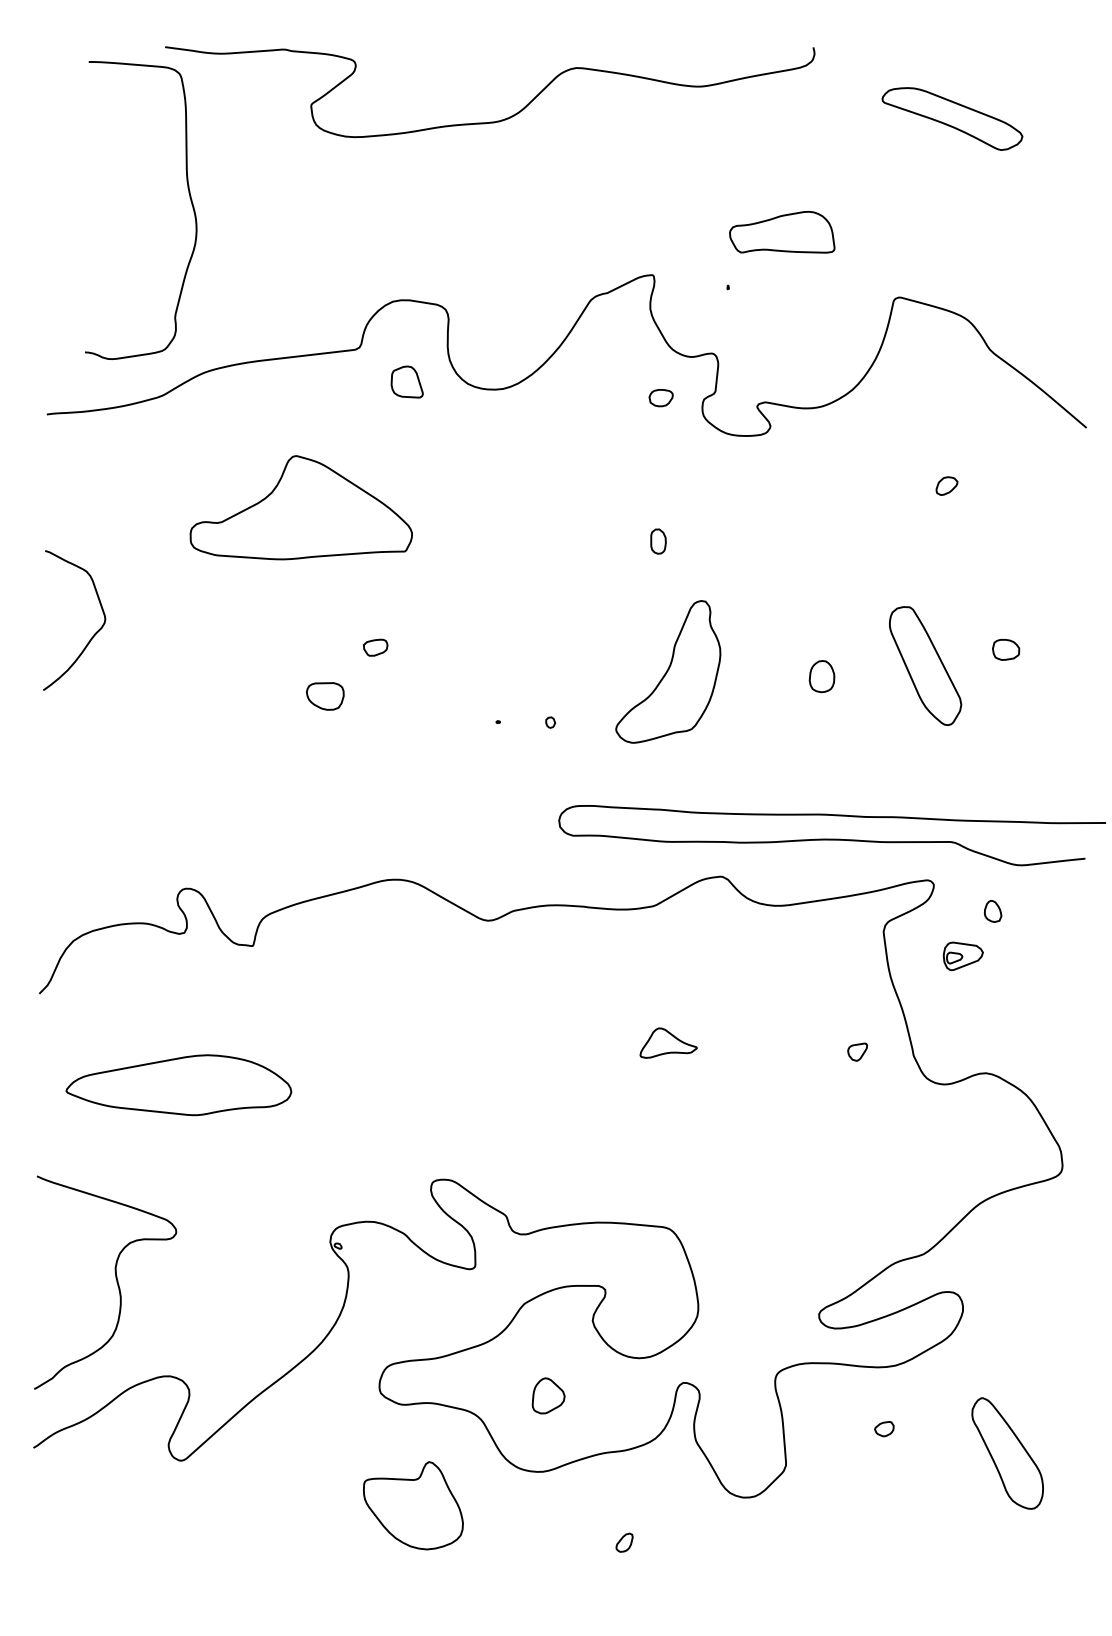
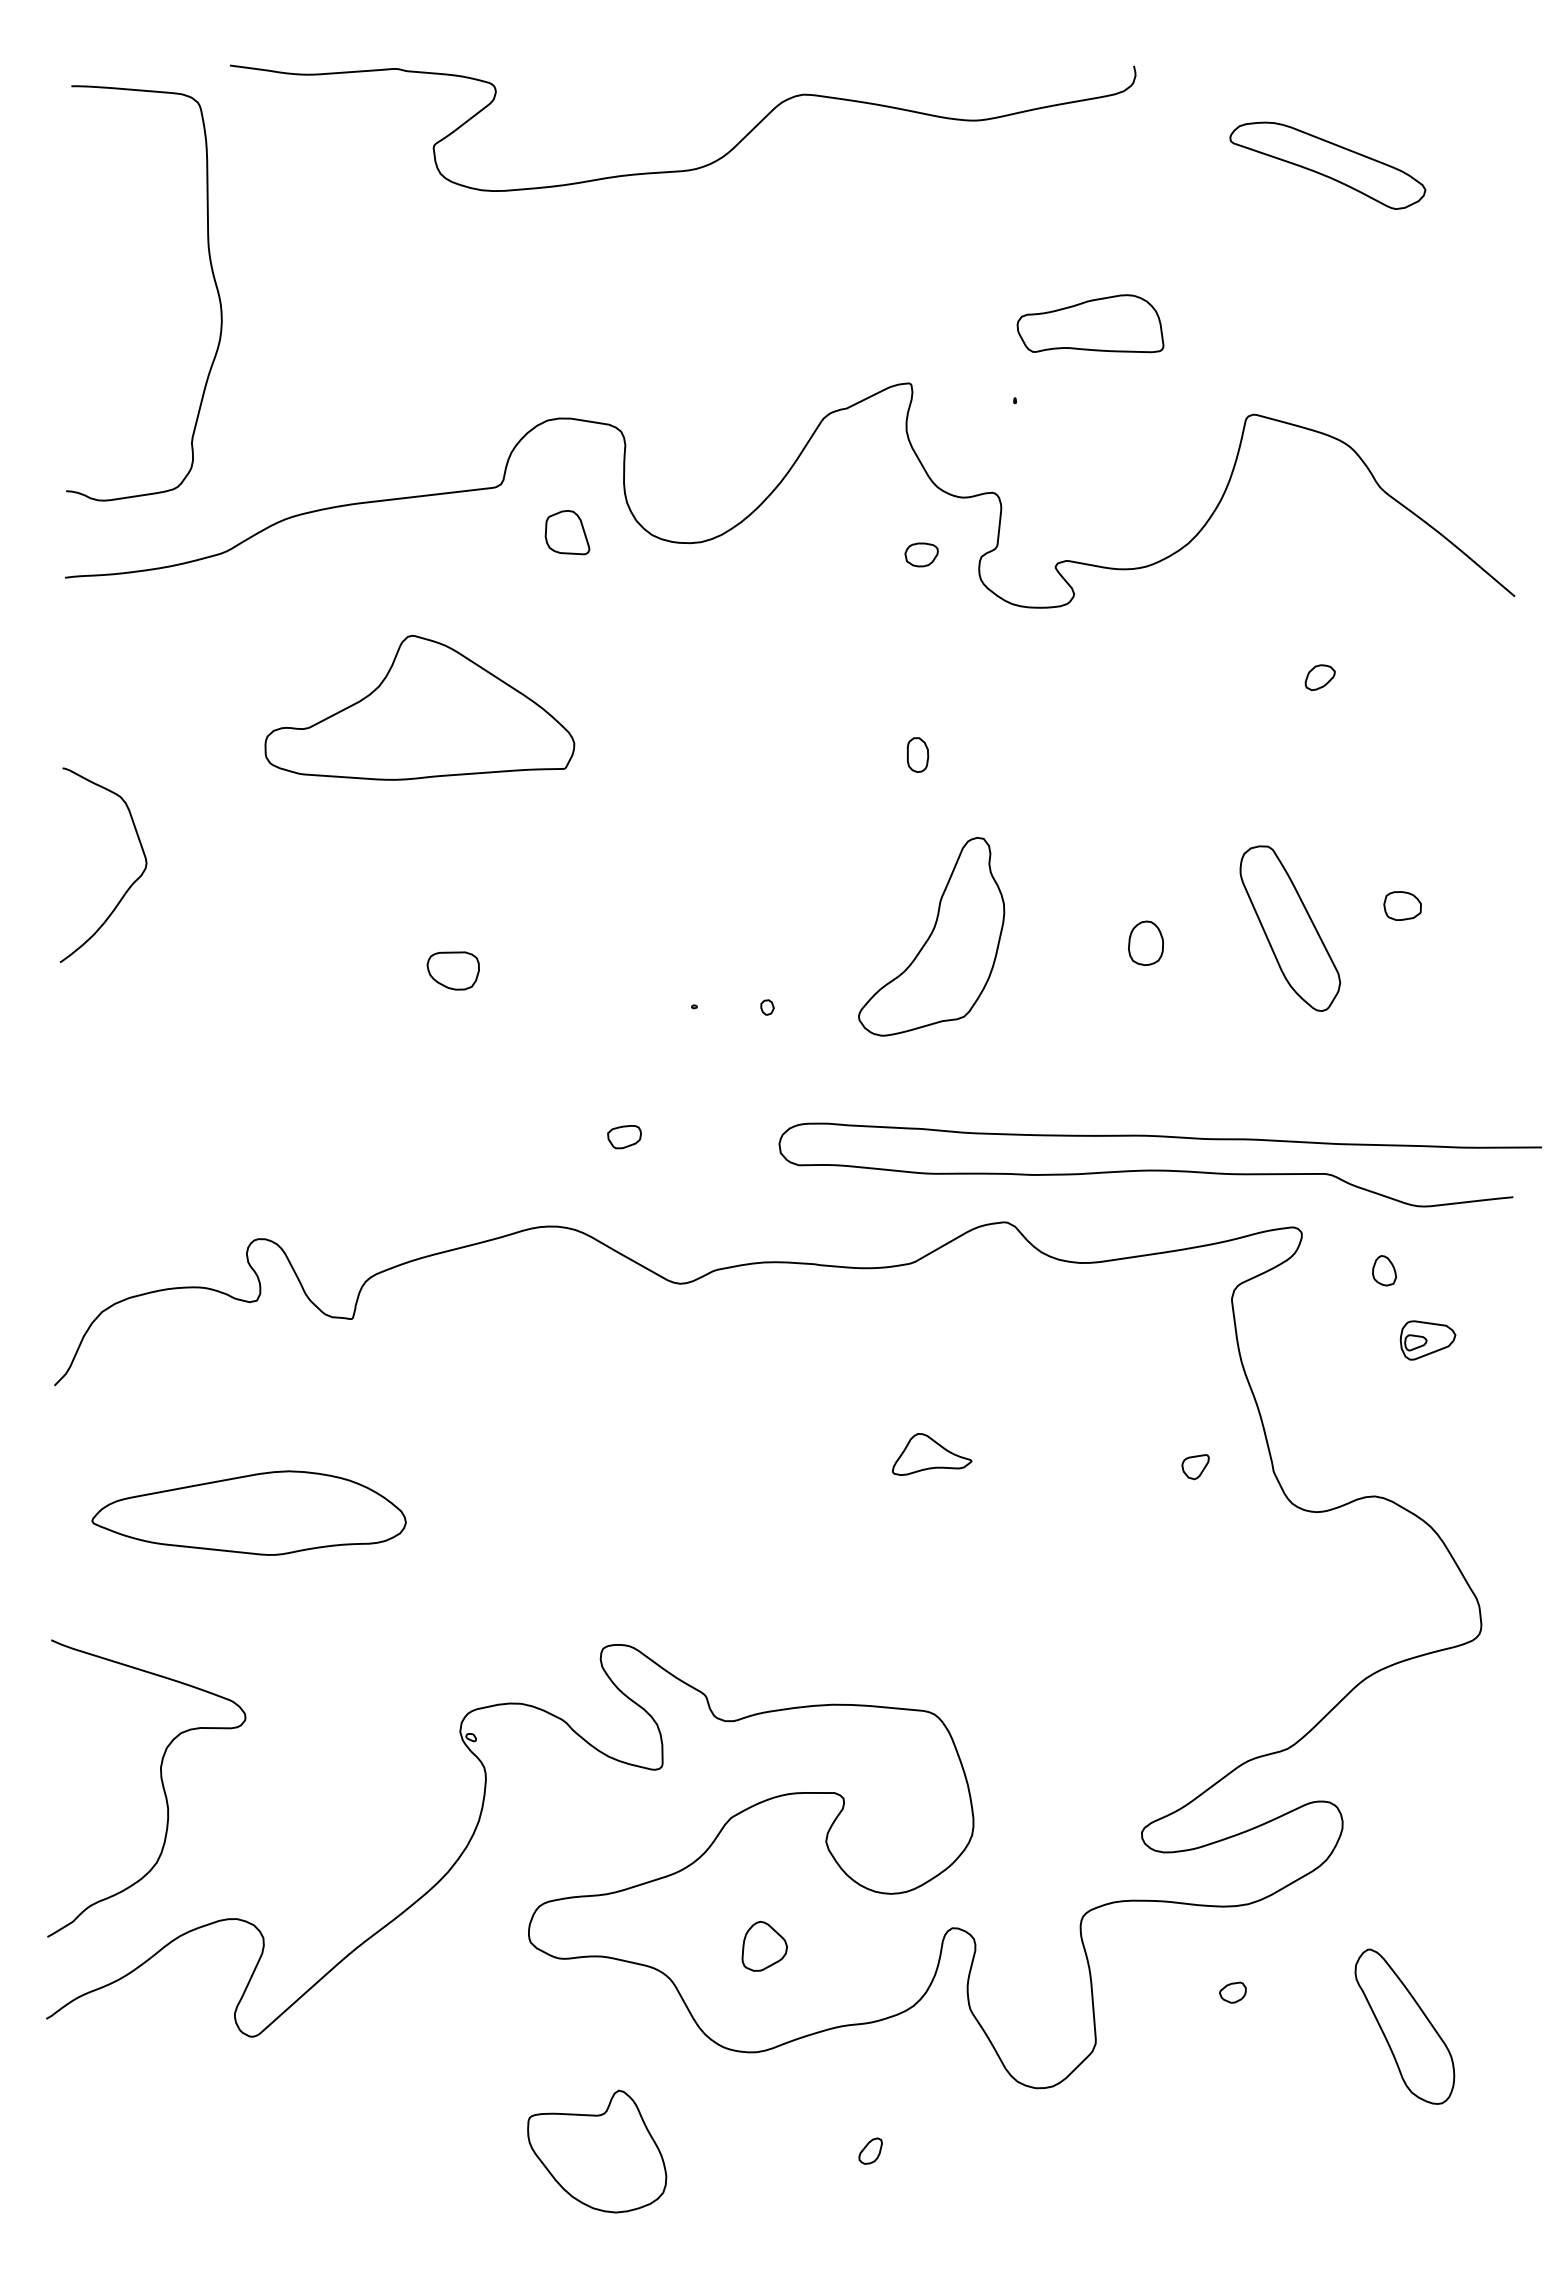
curve: (189, 197) -> (212, 275), moved
part: (375, 648) -> (624, 1137), moved
part: (962, 956) -> (1427, 1340), moved
part: (413, 1505) -> (597, 2151), moved

